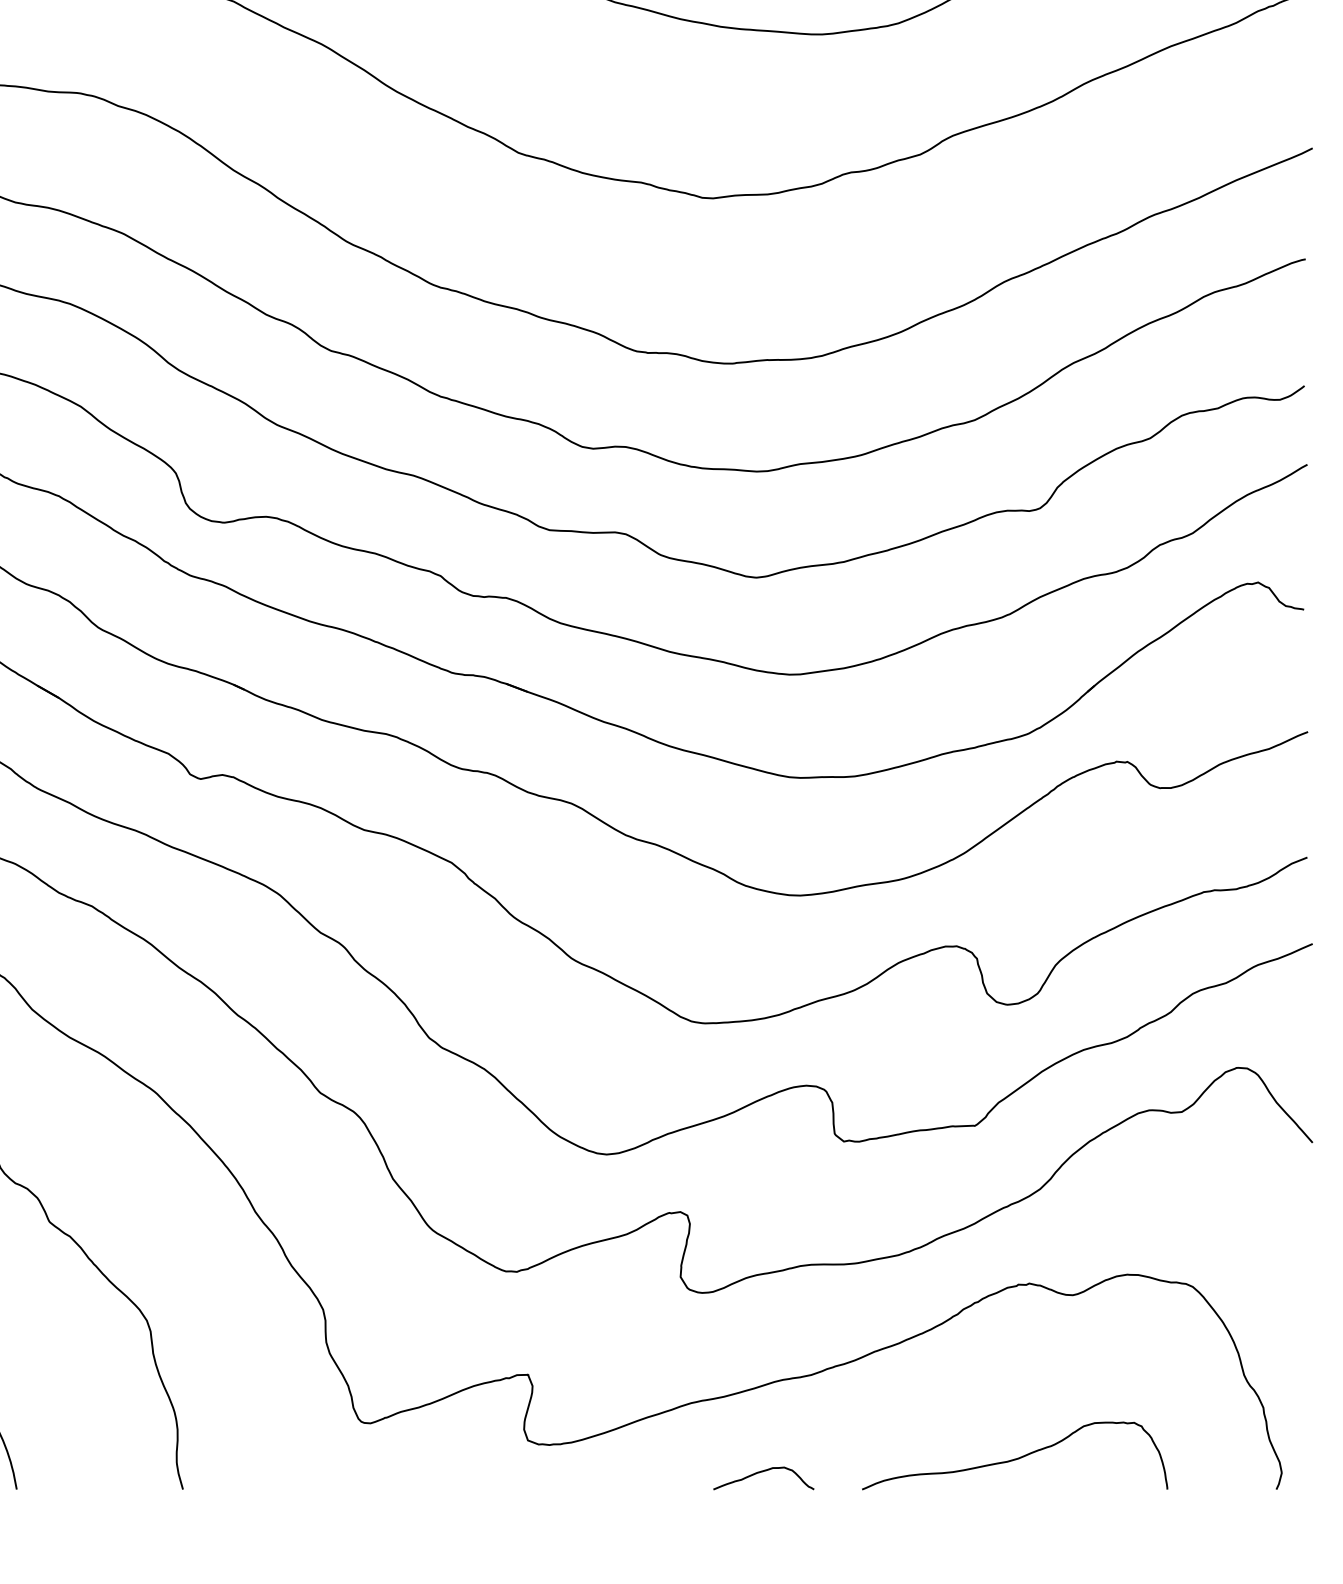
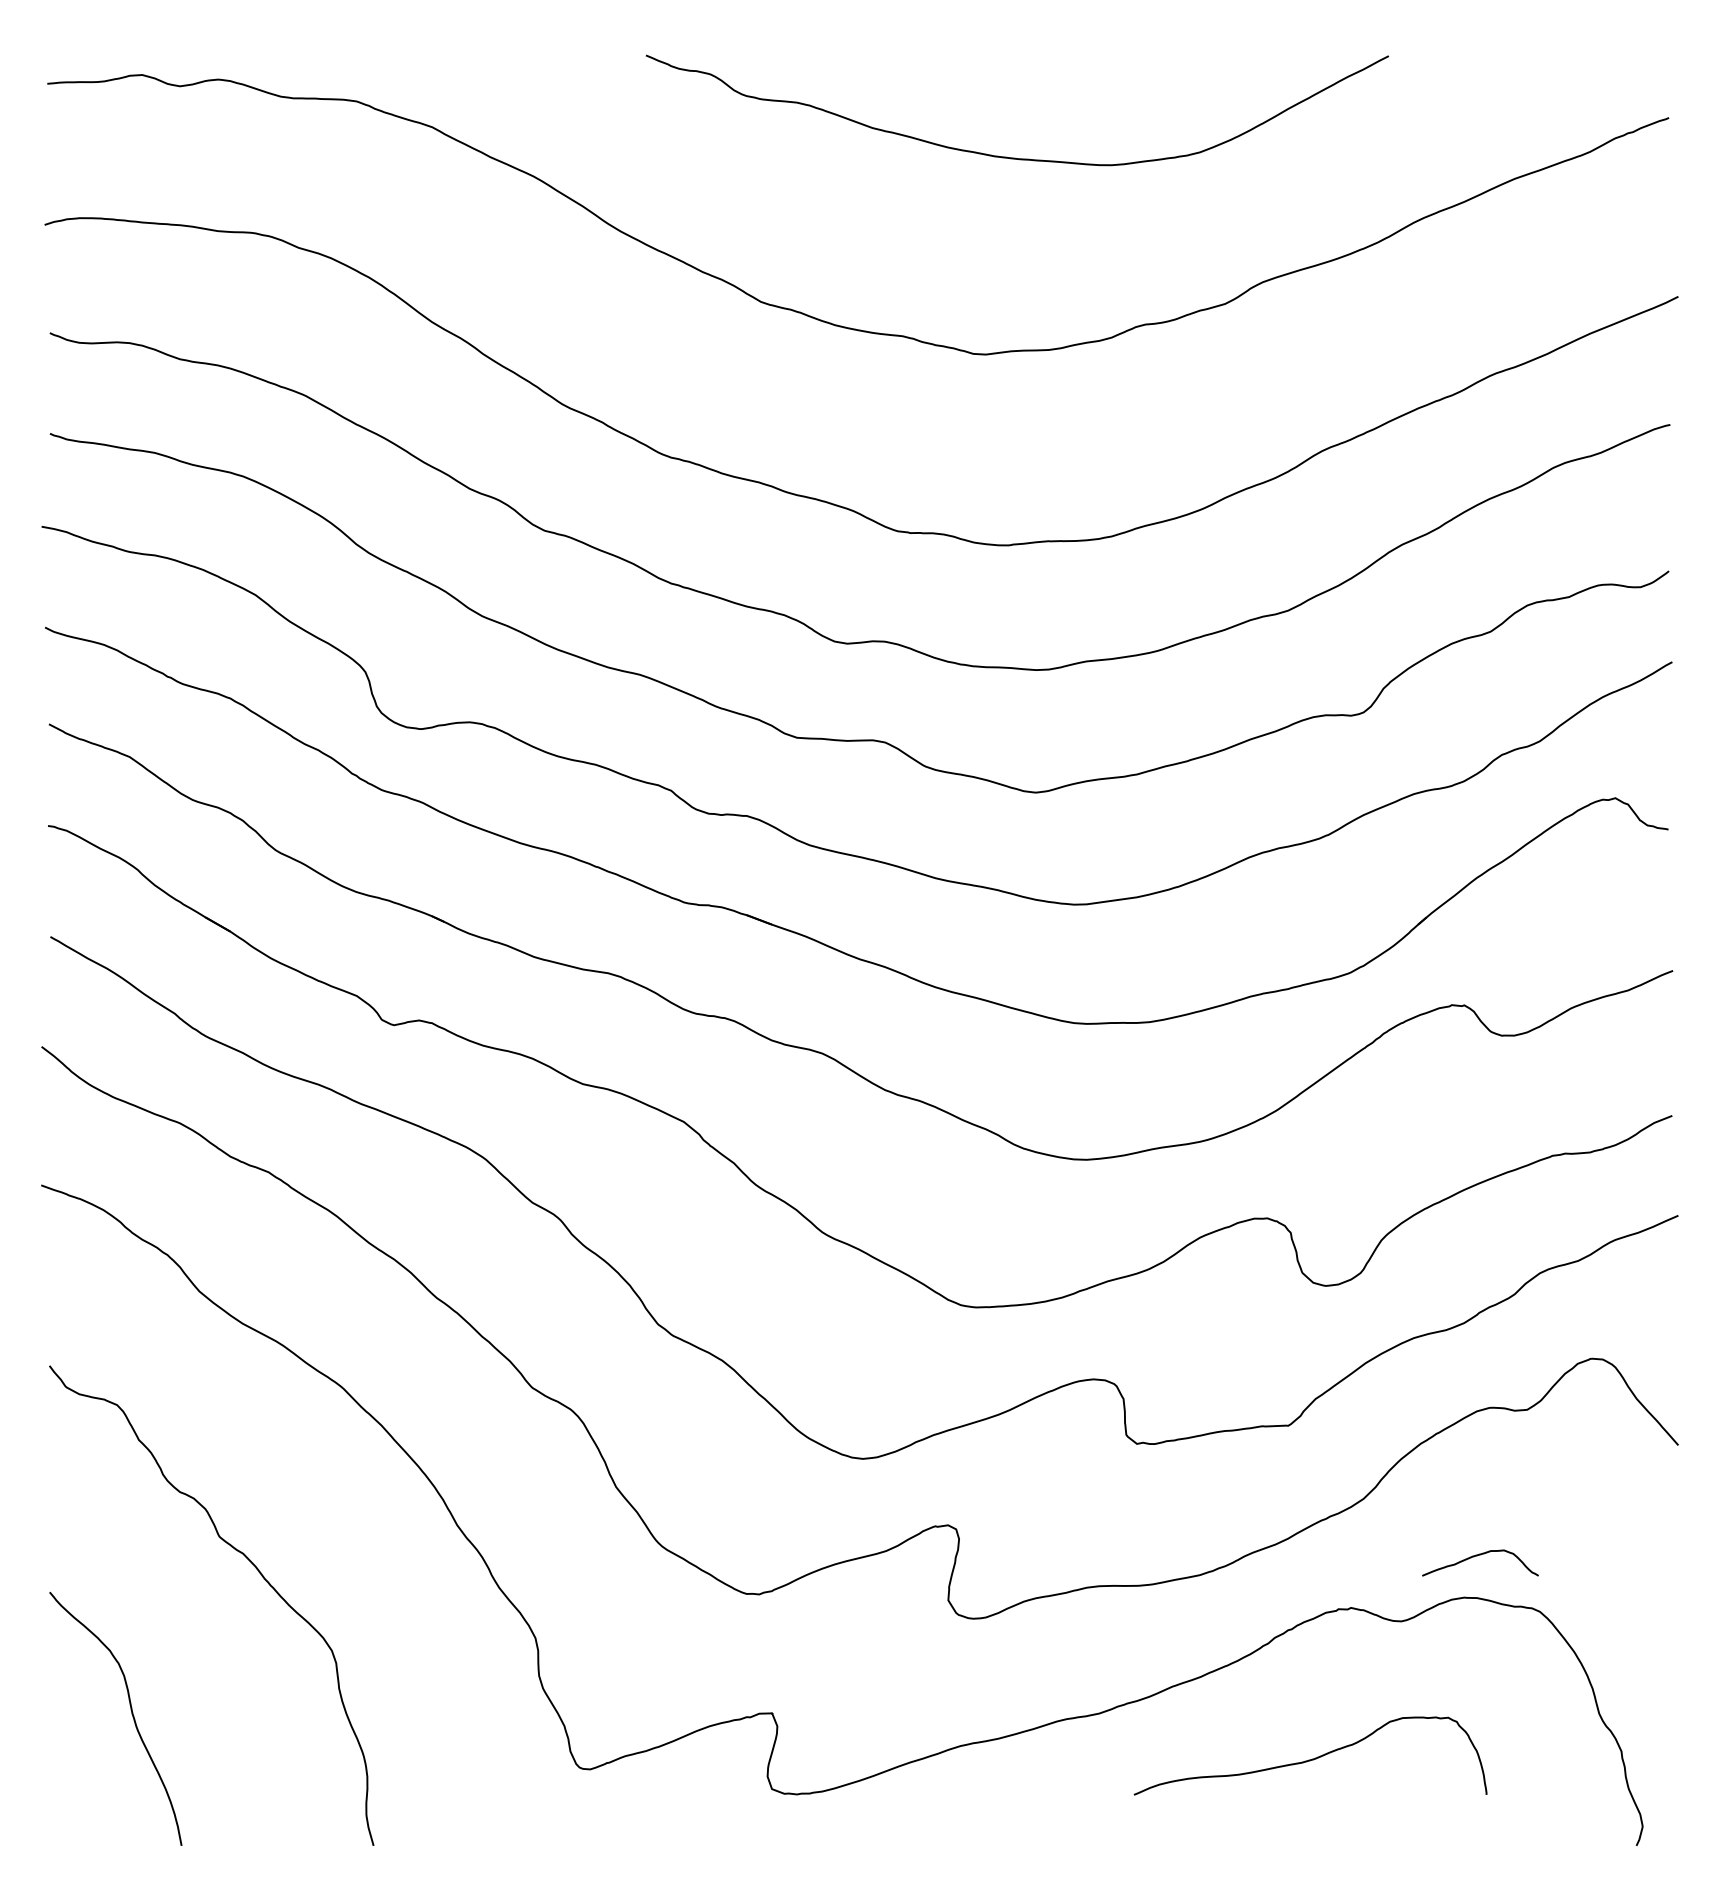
curve: (1016, 1458) -> (1312, 1758), moved
curve: (761, 1472) -> (1477, 1556), moved

